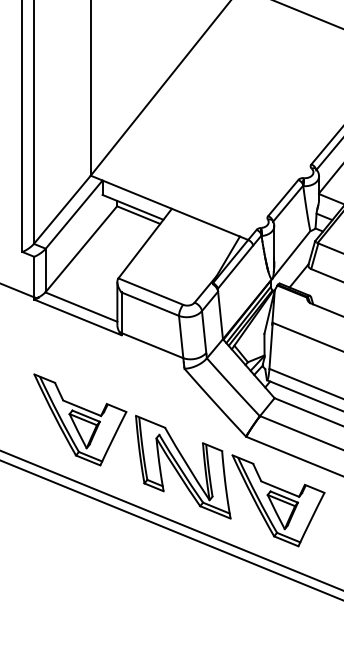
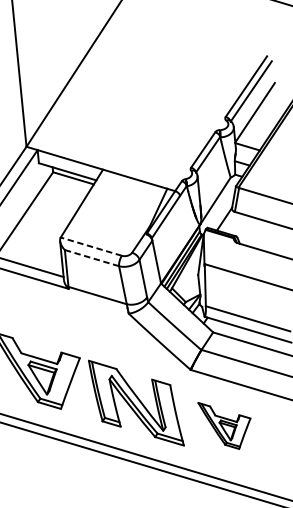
line: (150, 291) -> (91, 246), solid -> dashed
line: (150, 304) -> (92, 258), solid -> dashed
part: (278, 500) -> (225, 424), size x0.6

